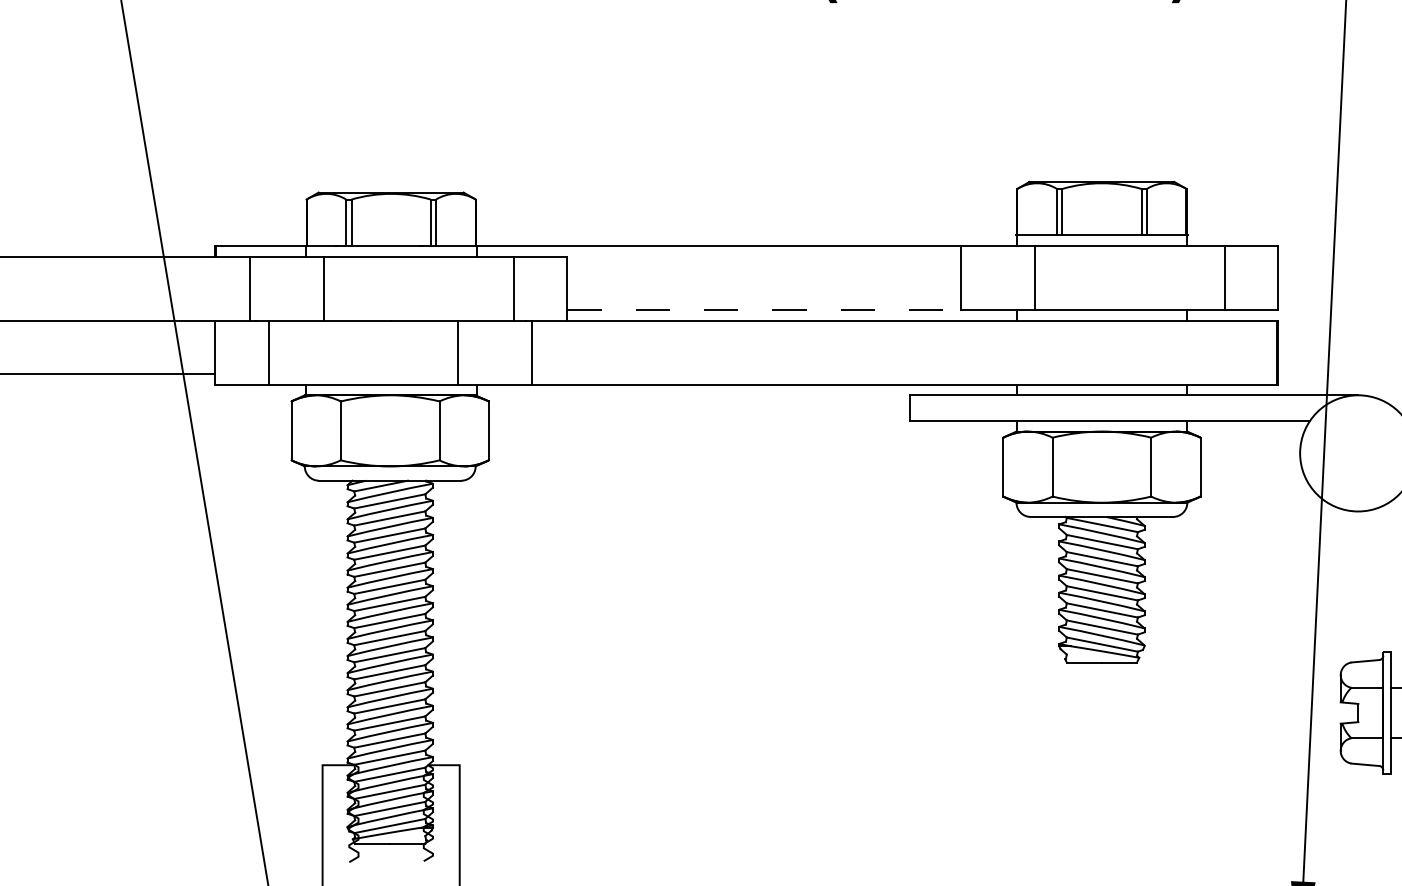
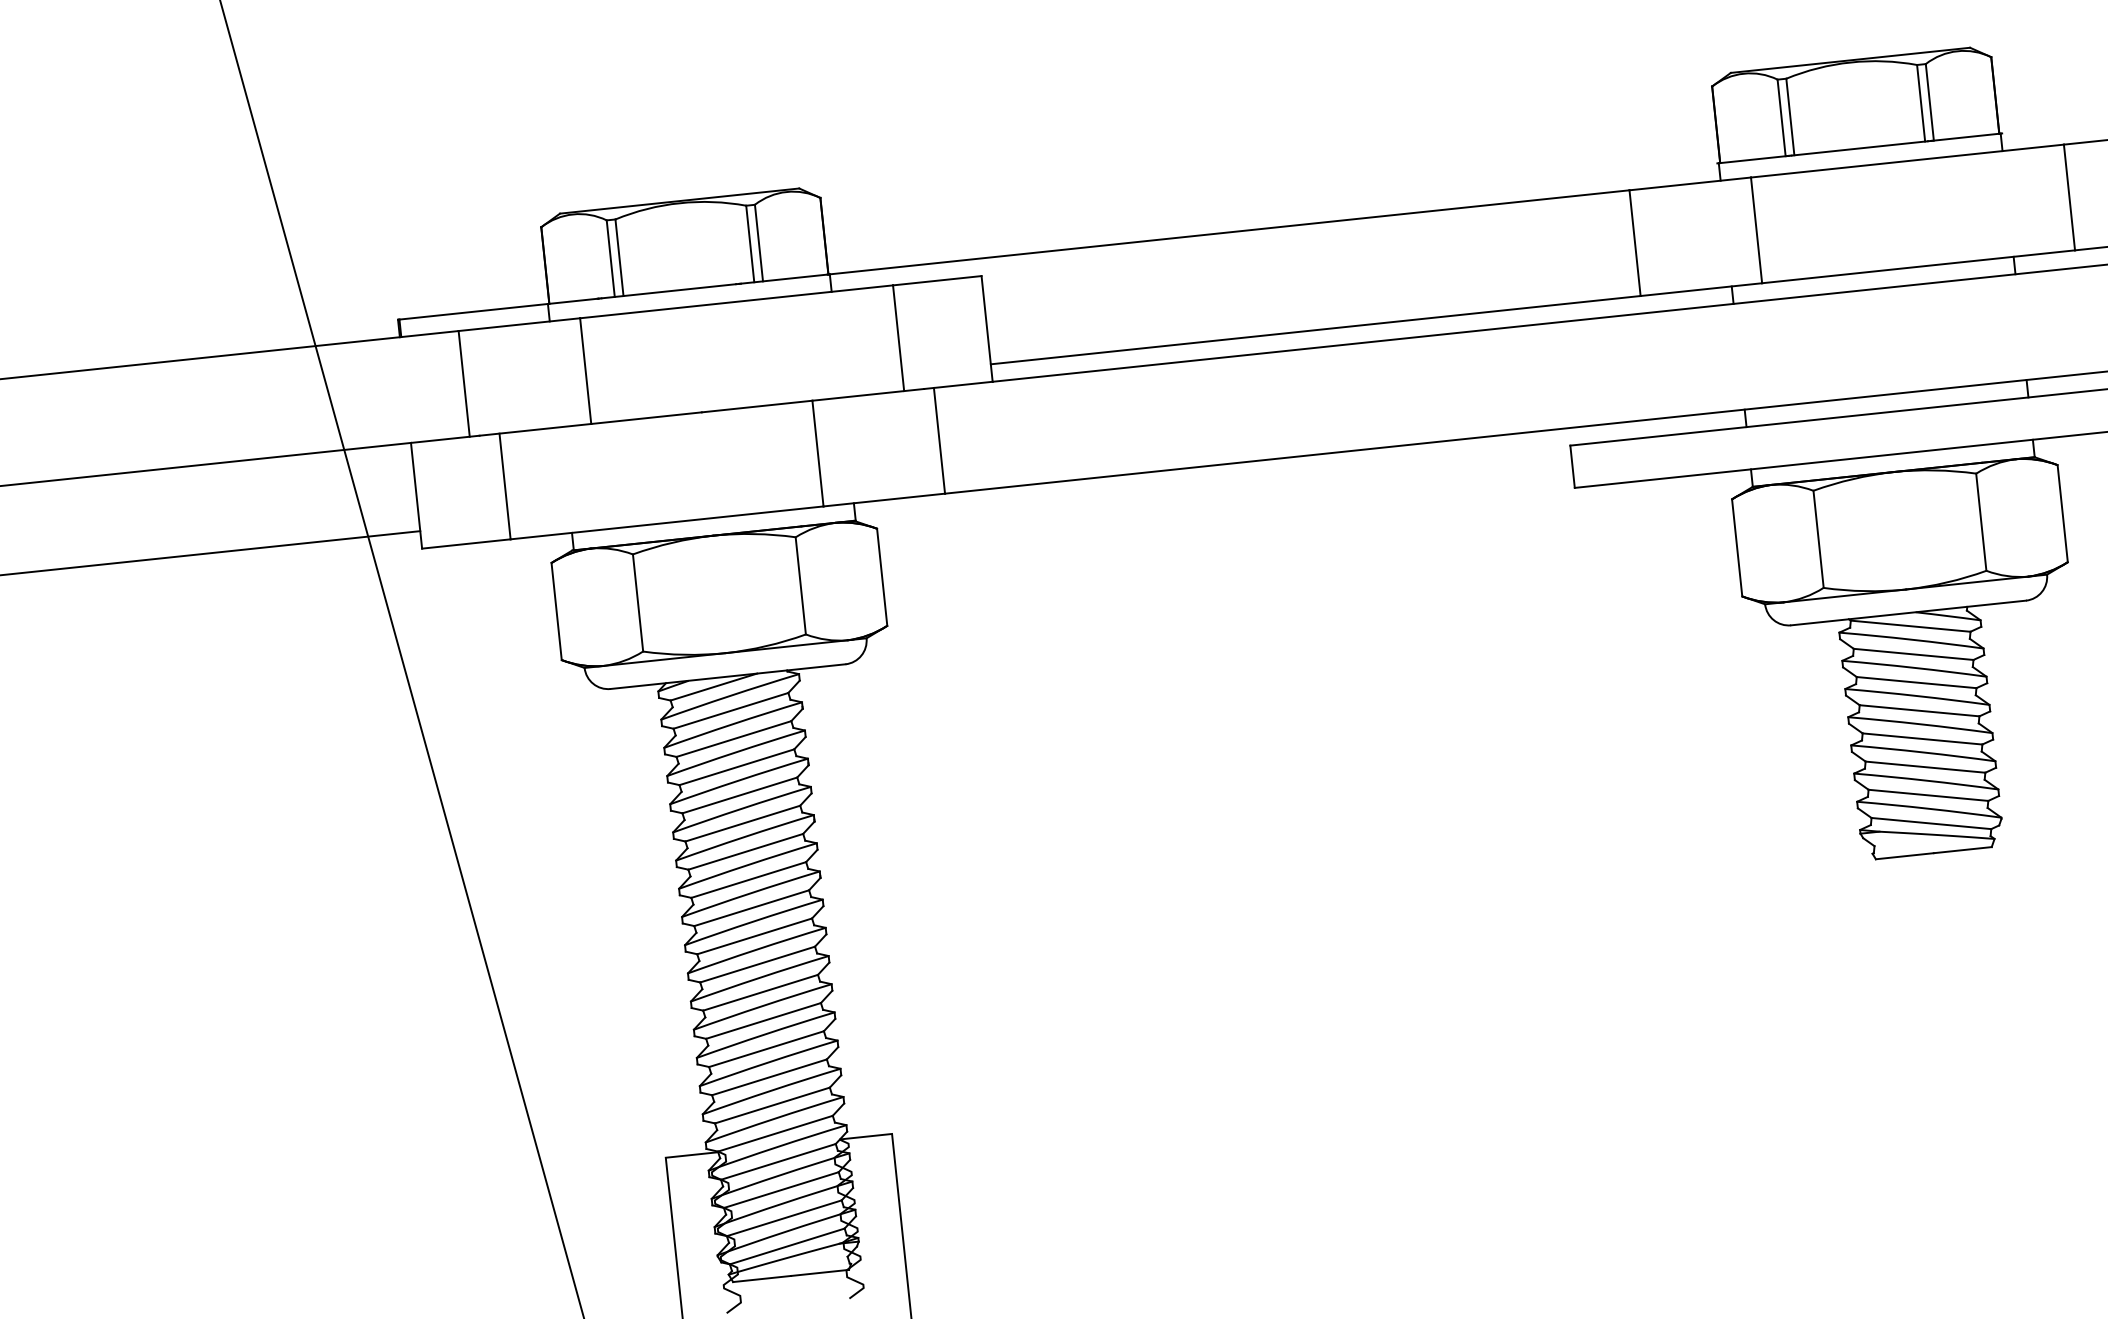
line: (764, 310) -> (1316, 330), dashed -> solid

